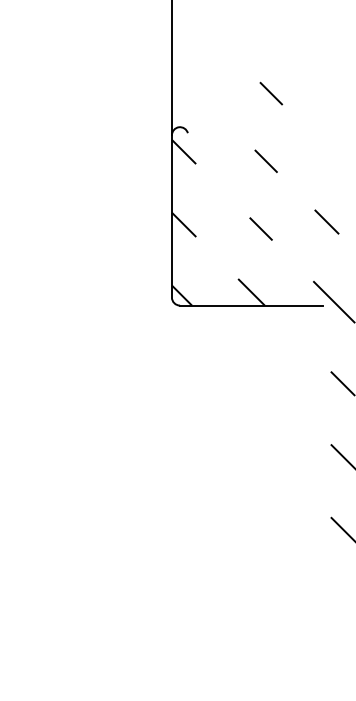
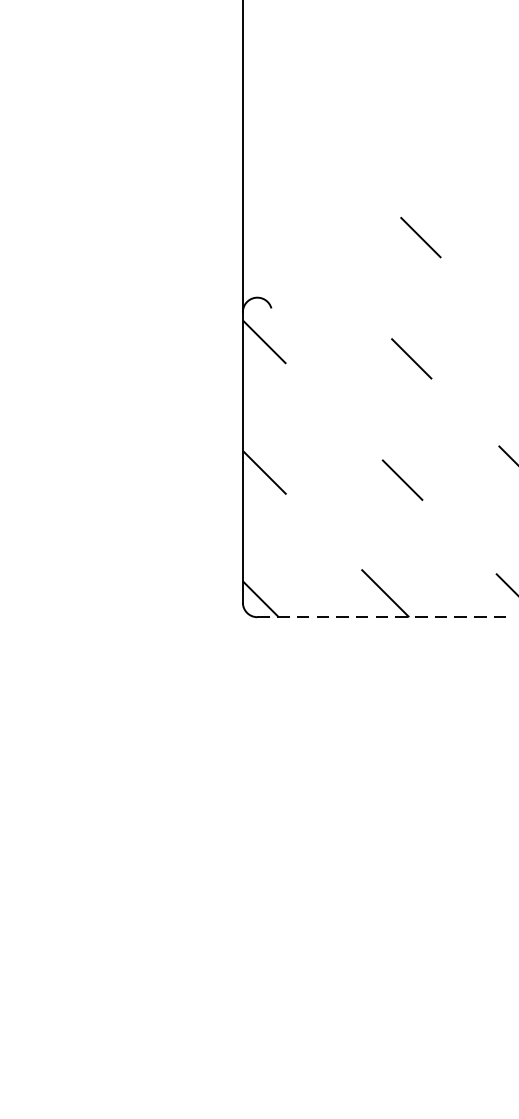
line: (251, 305) -> (385, 617), solid -> dashed

